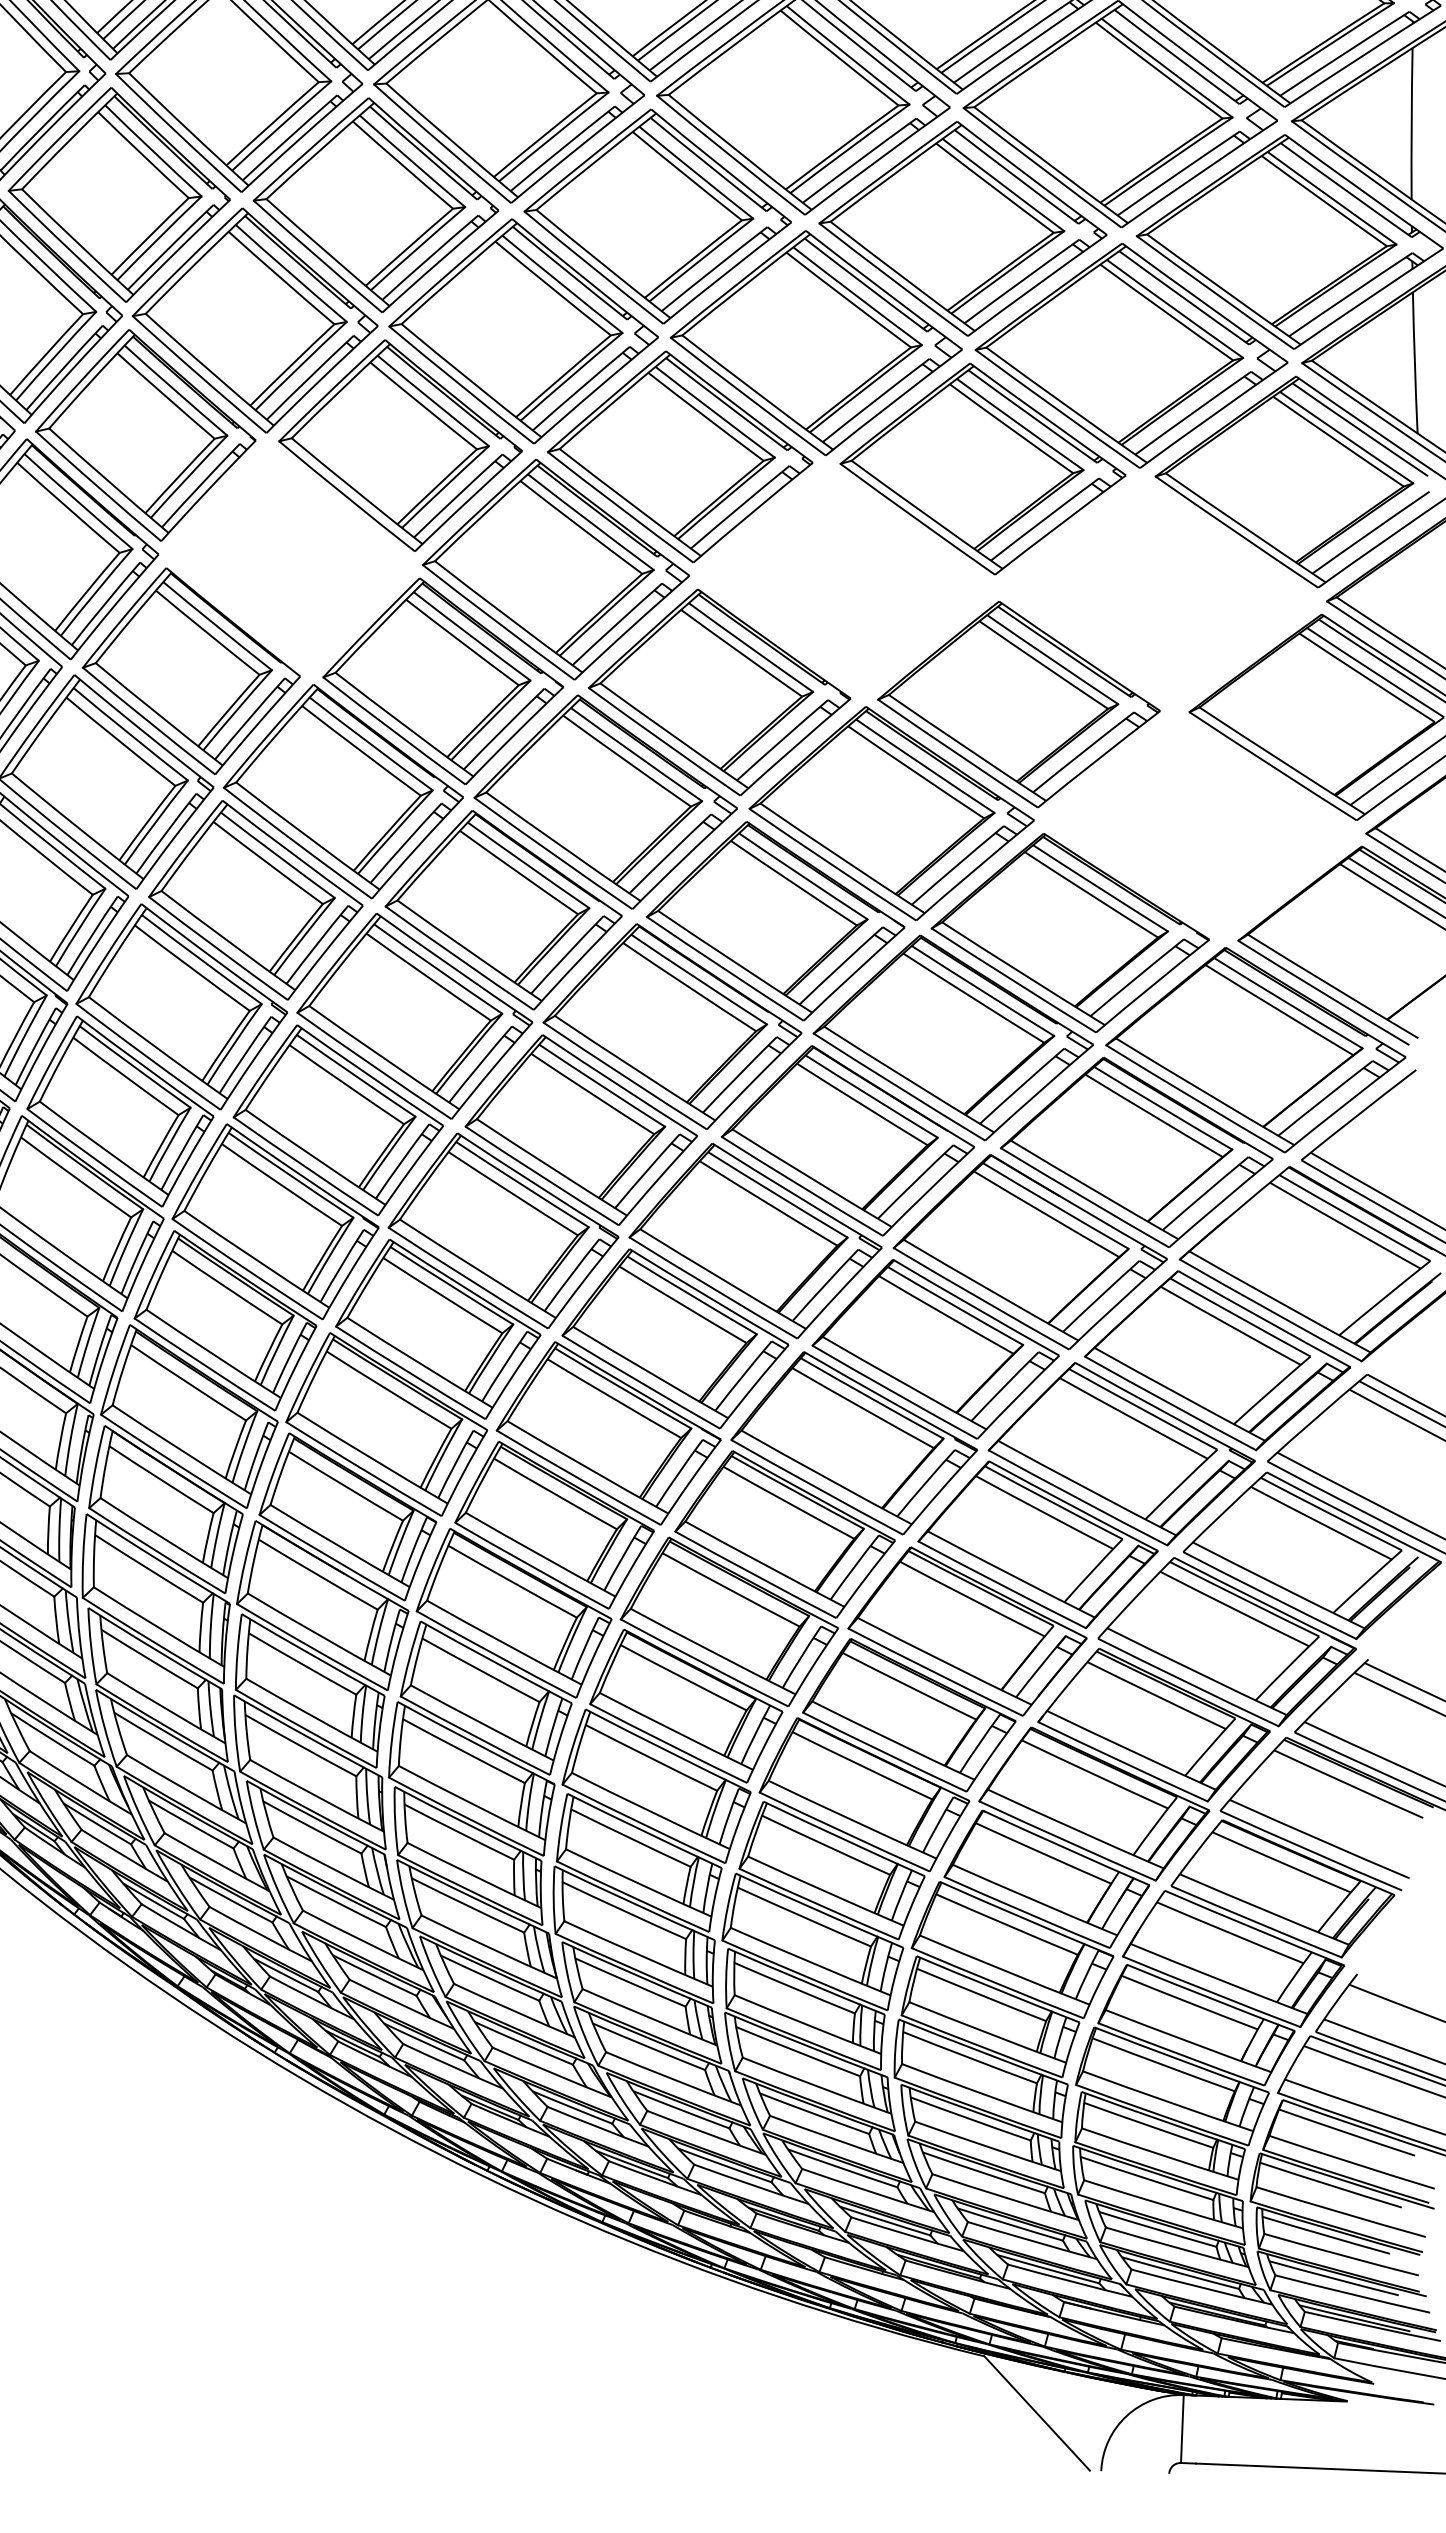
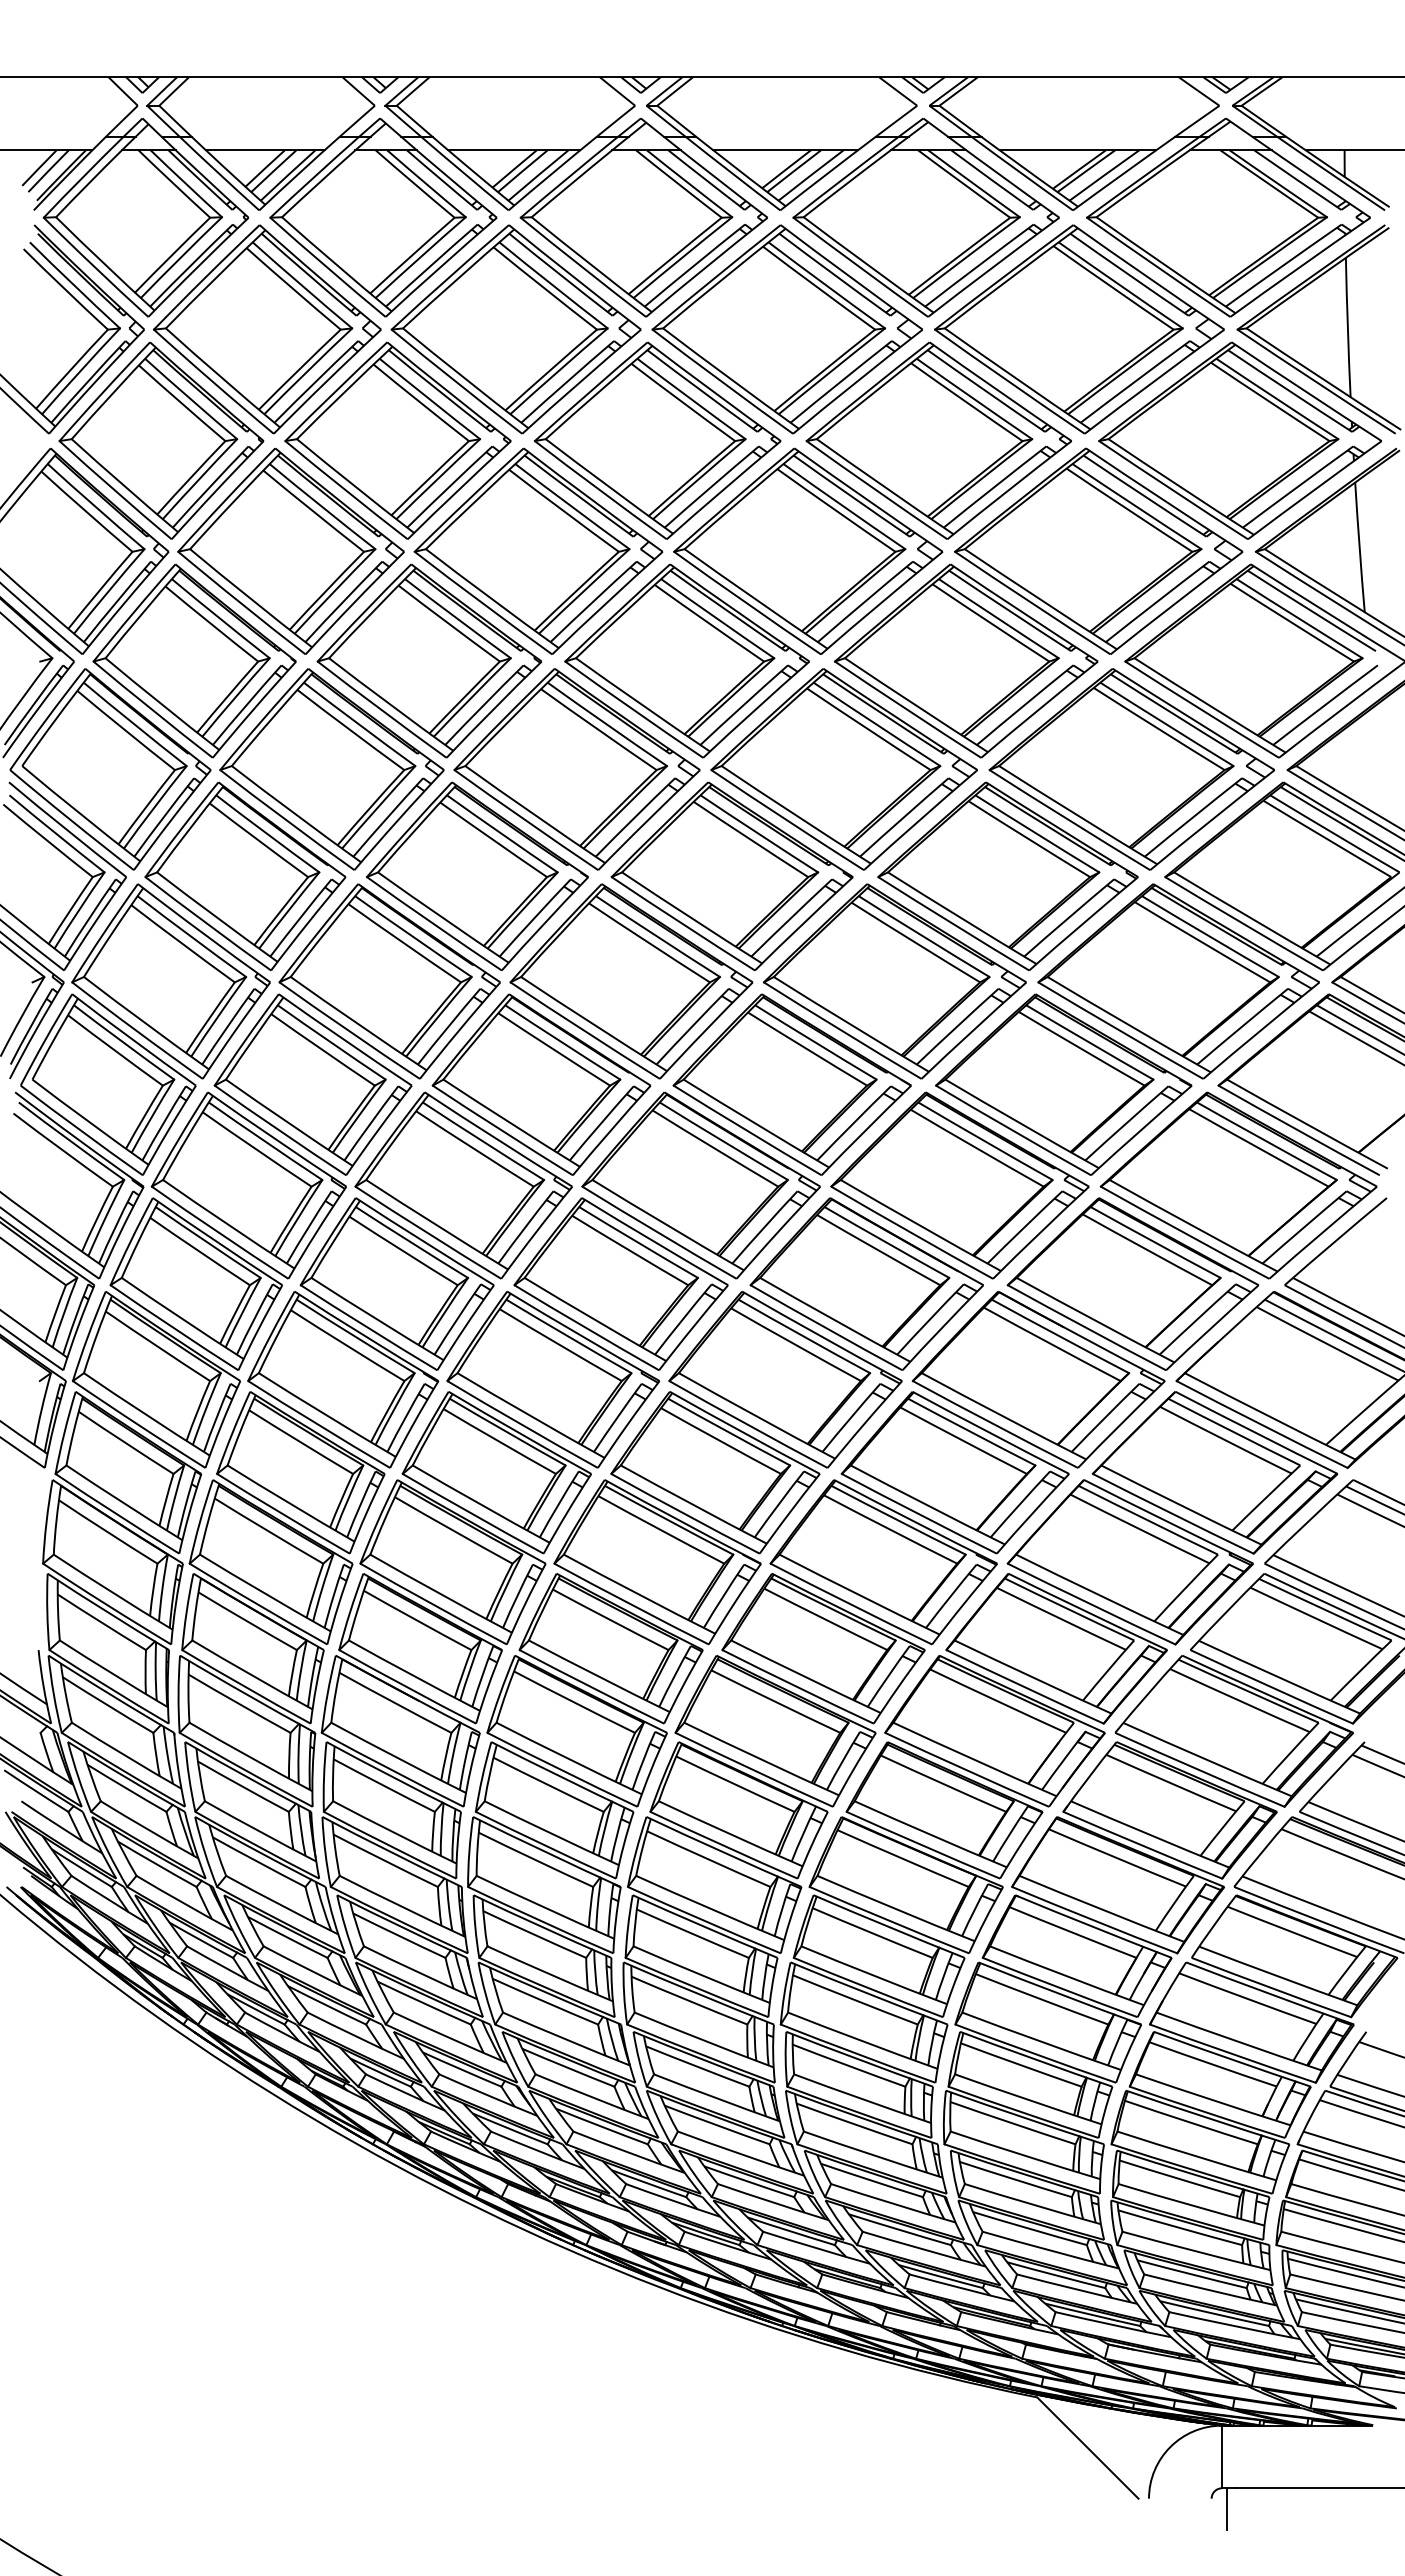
part: (289, 559) -> (331, 769), added
part: (845, 581) -> (843, 769), added
part: (1157, 593) -> (1131, 769), added
part: (1199, 826) -> (1178, 981), added
line: (1185, 2486) -> (1227, 2509), added

